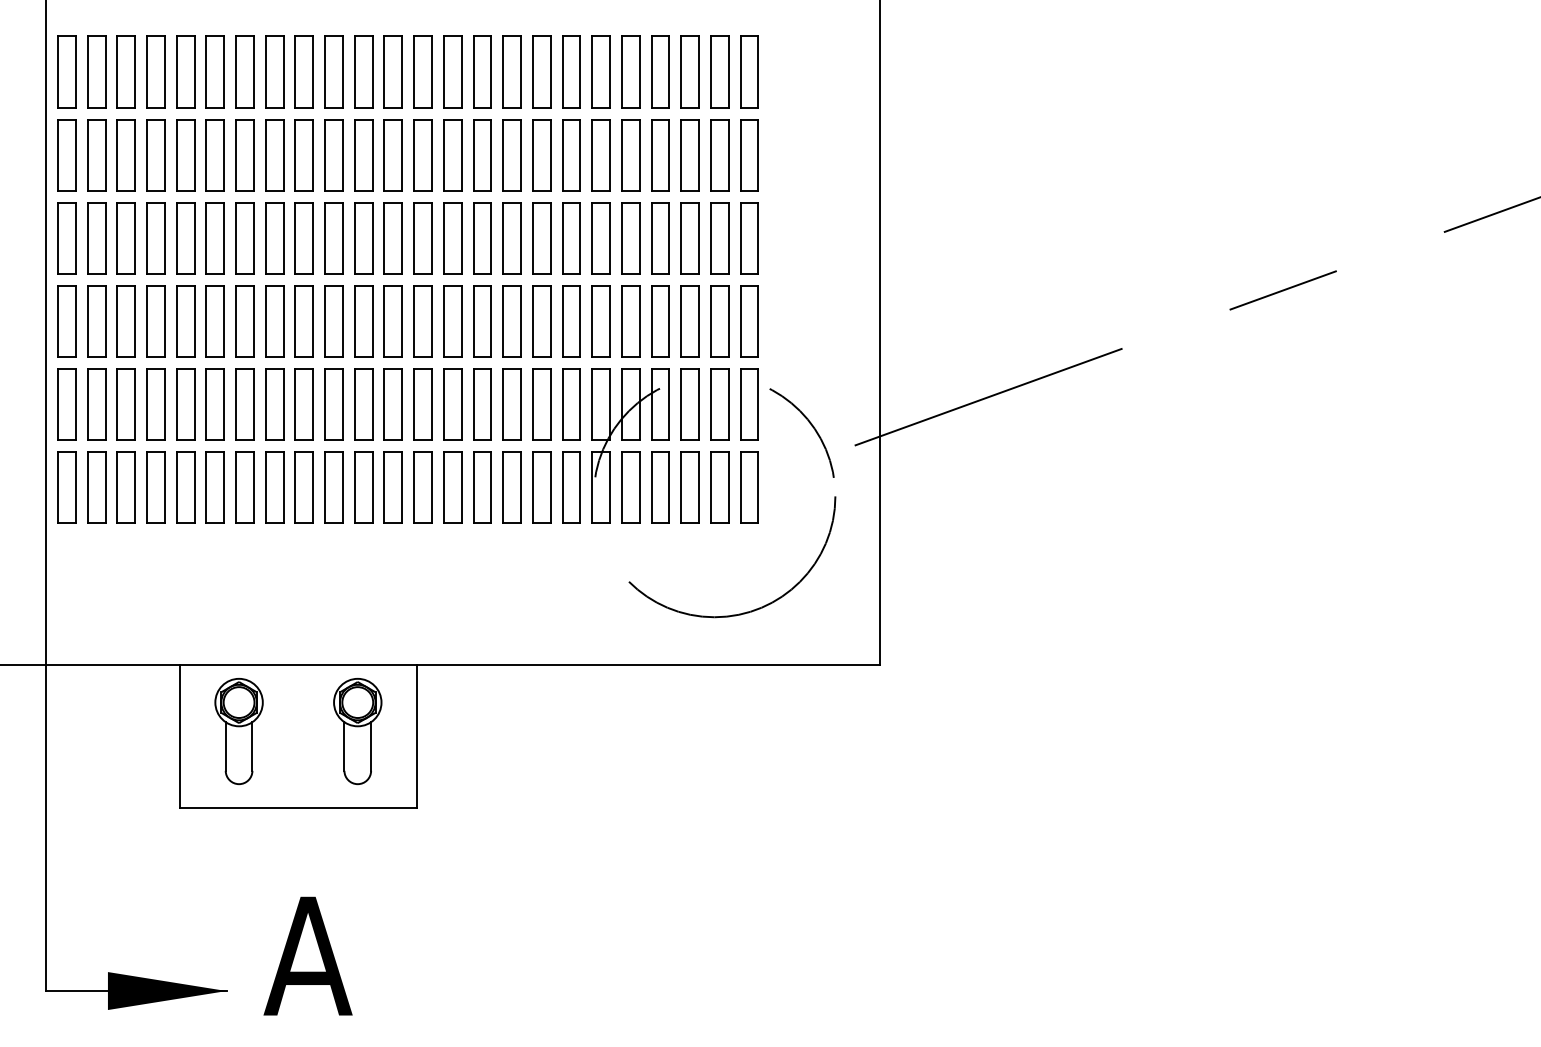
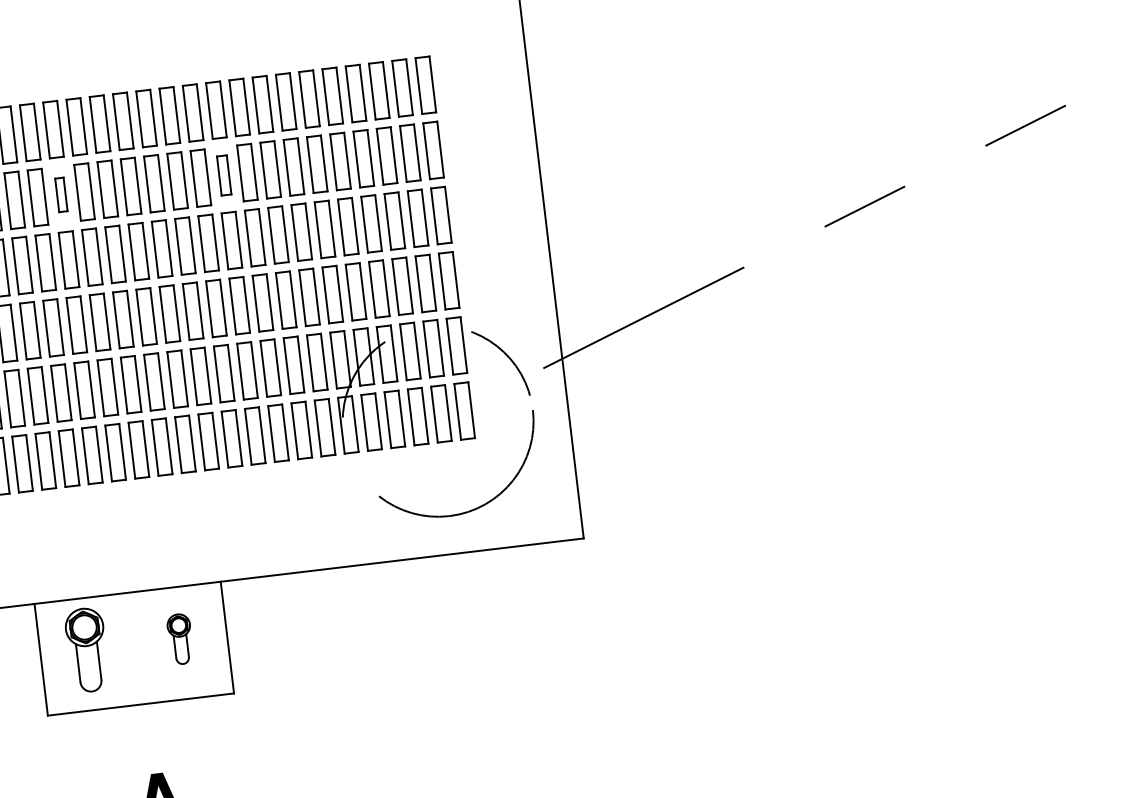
part: (274, 155) -> (61, 195), size x0.6
part: (482, 155) -> (224, 175), size x0.7
part: (357, 731) -> (180, 639), size x0.6

